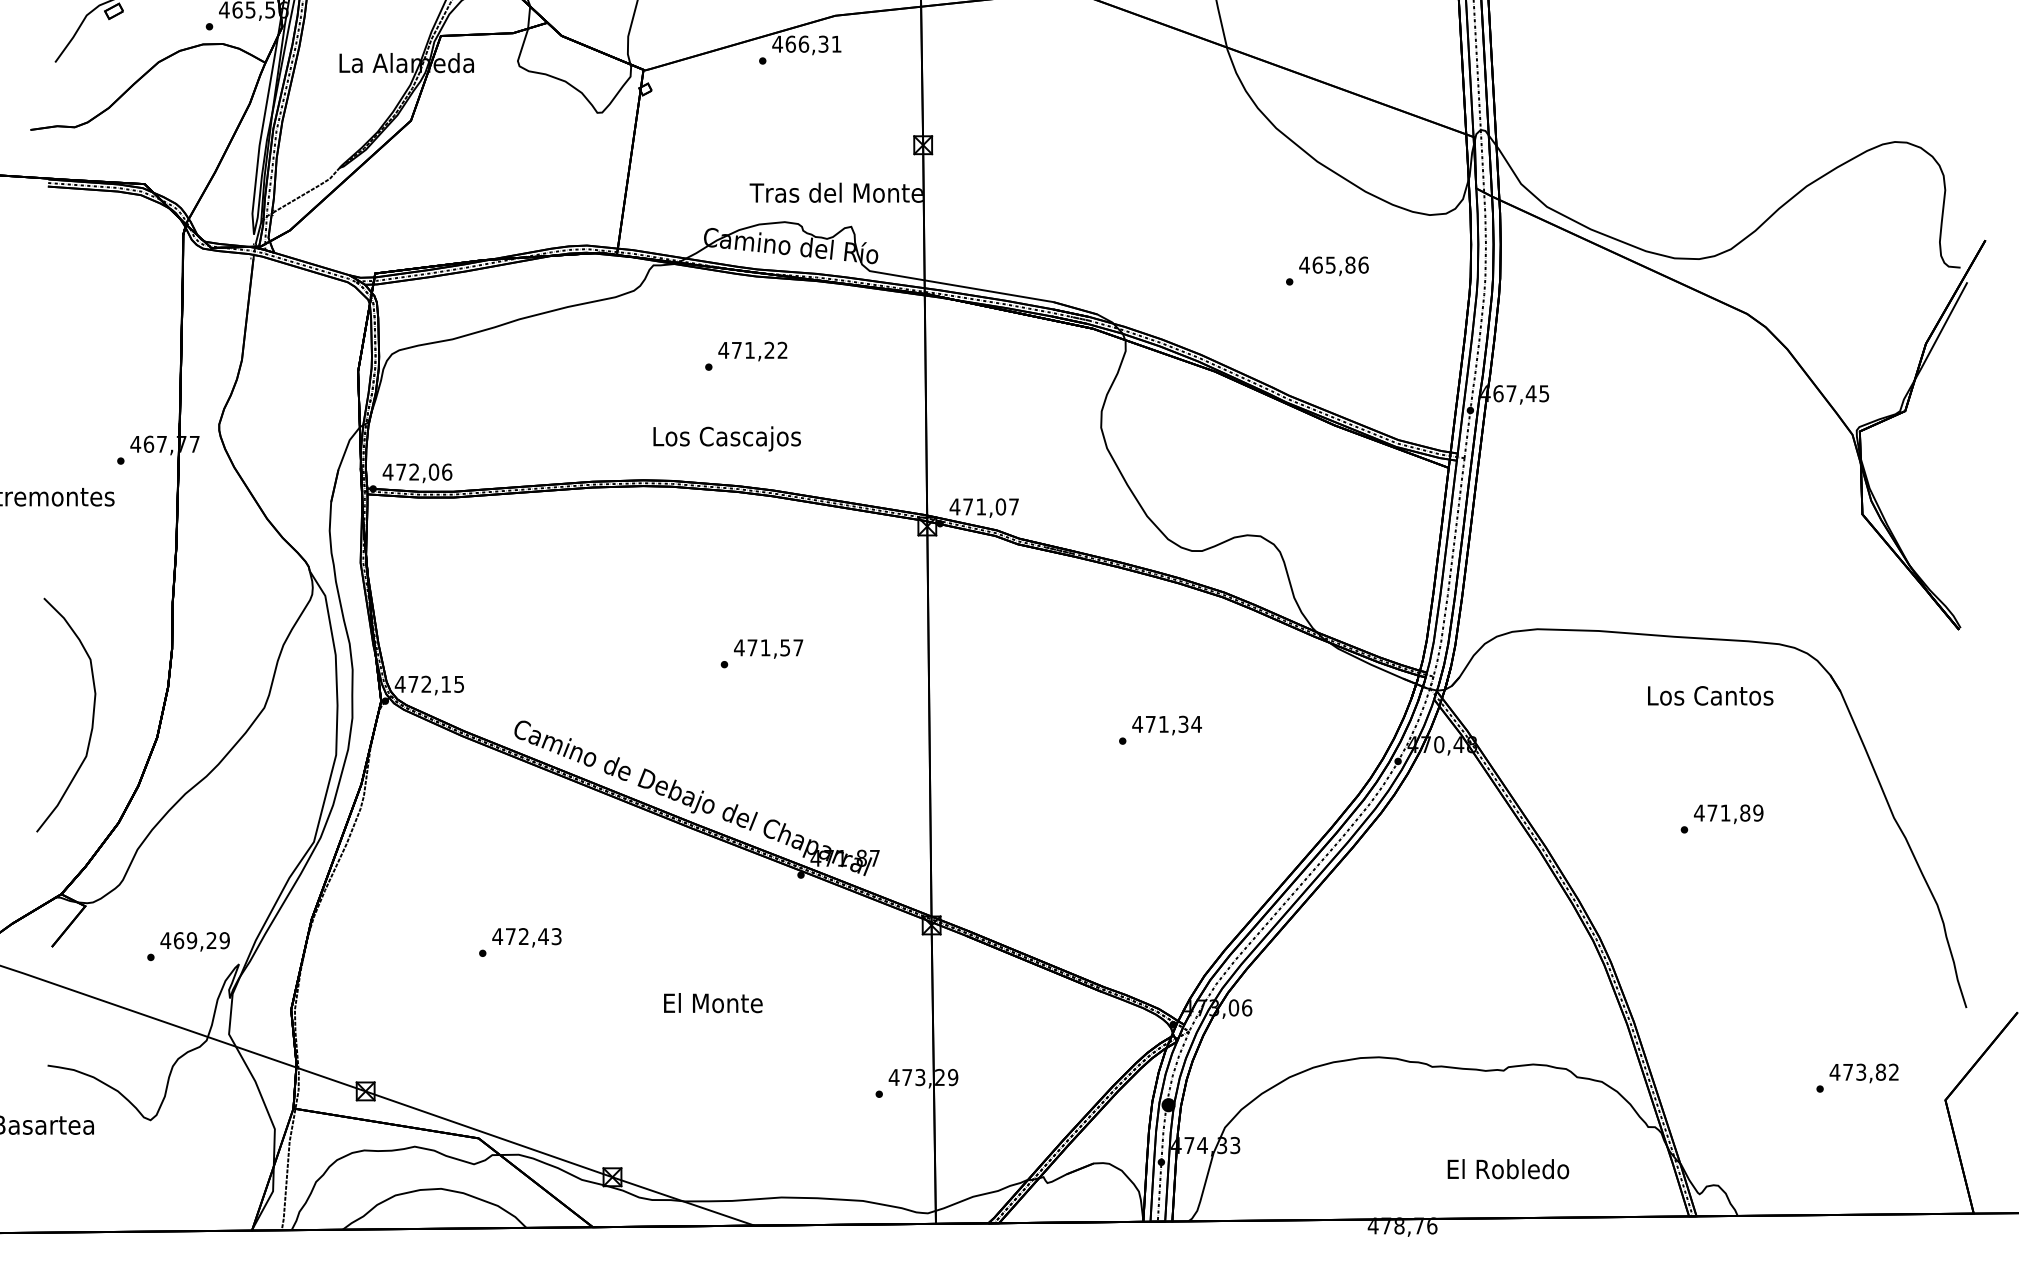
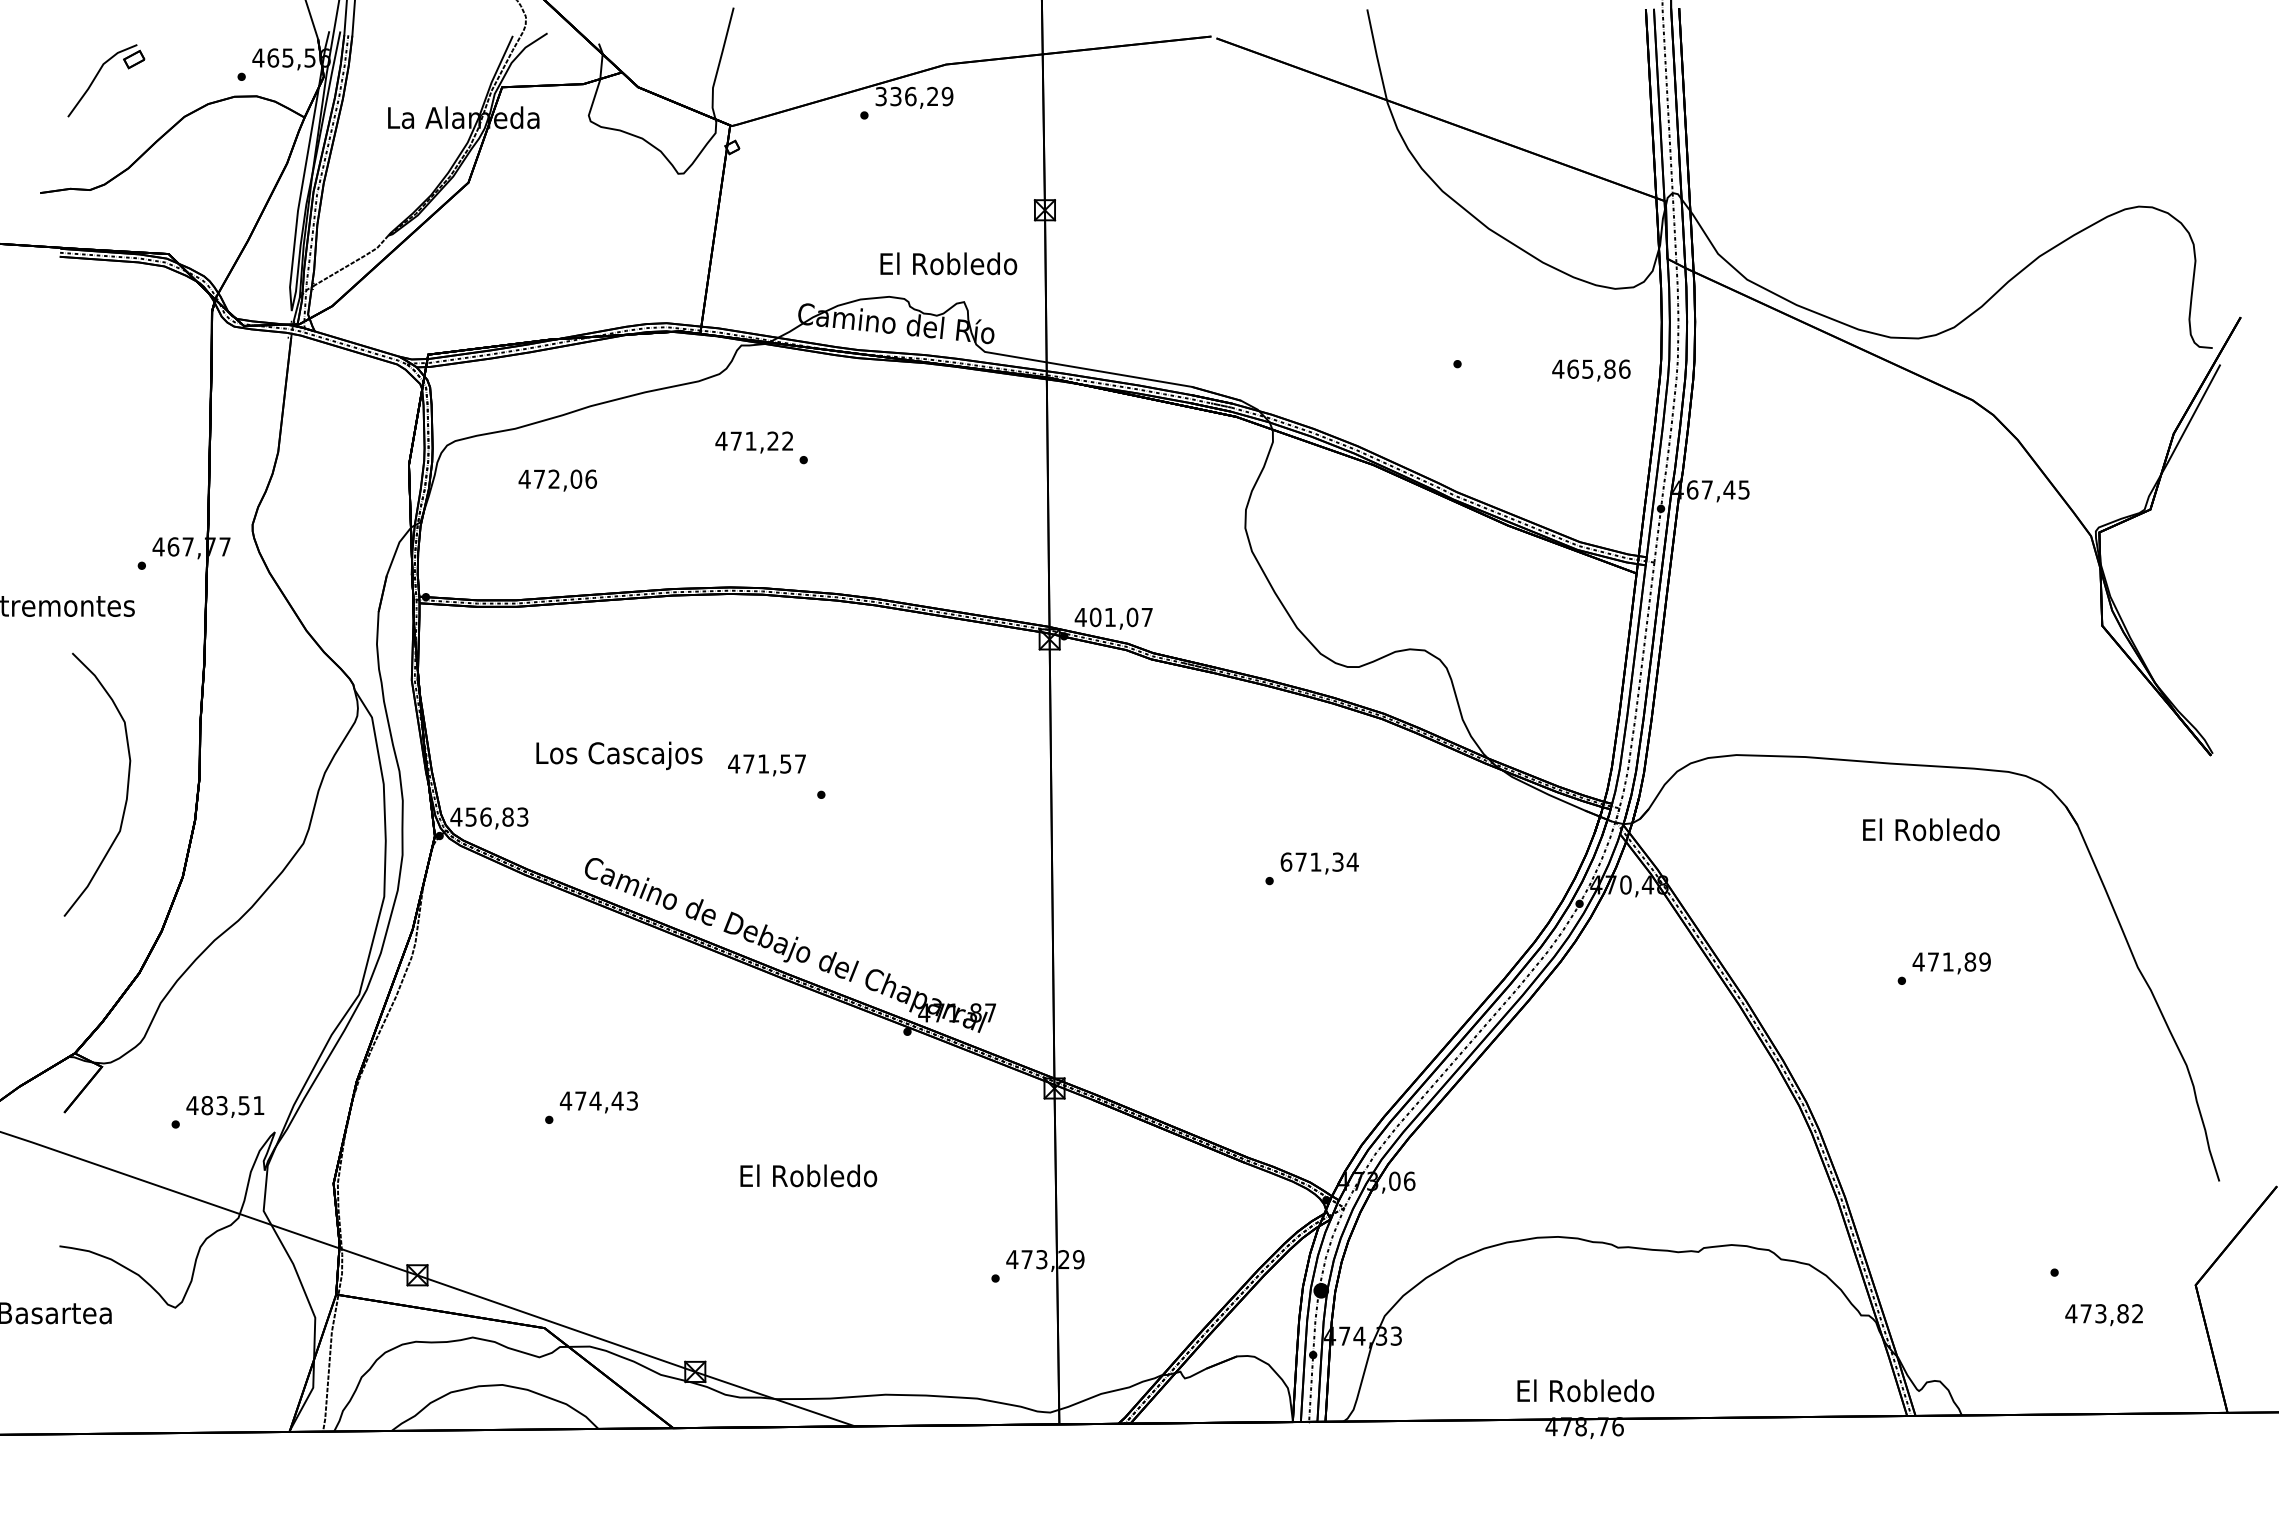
text: (807, 44) -> (914, 96), 466,31 -> 336,29
text: (835, 192) -> (946, 263), Tras del Monte -> El Robledo
text: (1334, 266) -> (1591, 370), moved
text: (752, 351) -> (753, 442), moved
text: (727, 438) -> (619, 755), moved
text: (417, 473) -> (557, 480), moved
text: (968, 507) -> (1095, 617), 471,07 -> 401,07
text: (768, 649) -> (766, 765), moved
text: (435, 683) -> (496, 816), 472,15 -> 456,83
text: (1710, 695) -> (1931, 829), Los Cantos -> El Robledo
curve: (92, 719) -> (126, 789), moved
text: (1137, 723) -> (1286, 861), 471,34 -> 671,34
text: (523, 936) -> (595, 1100), 472,43 -> 474,43
text: (201, 940) -> (232, 1105), 469,29 -> 483,51
text: (713, 1002) -> (808, 1175), El Monte -> El Robledo
text: (1863, 1073) -> (2103, 1315), moved
text: (1508, 1168) -> (1585, 1390), moved

